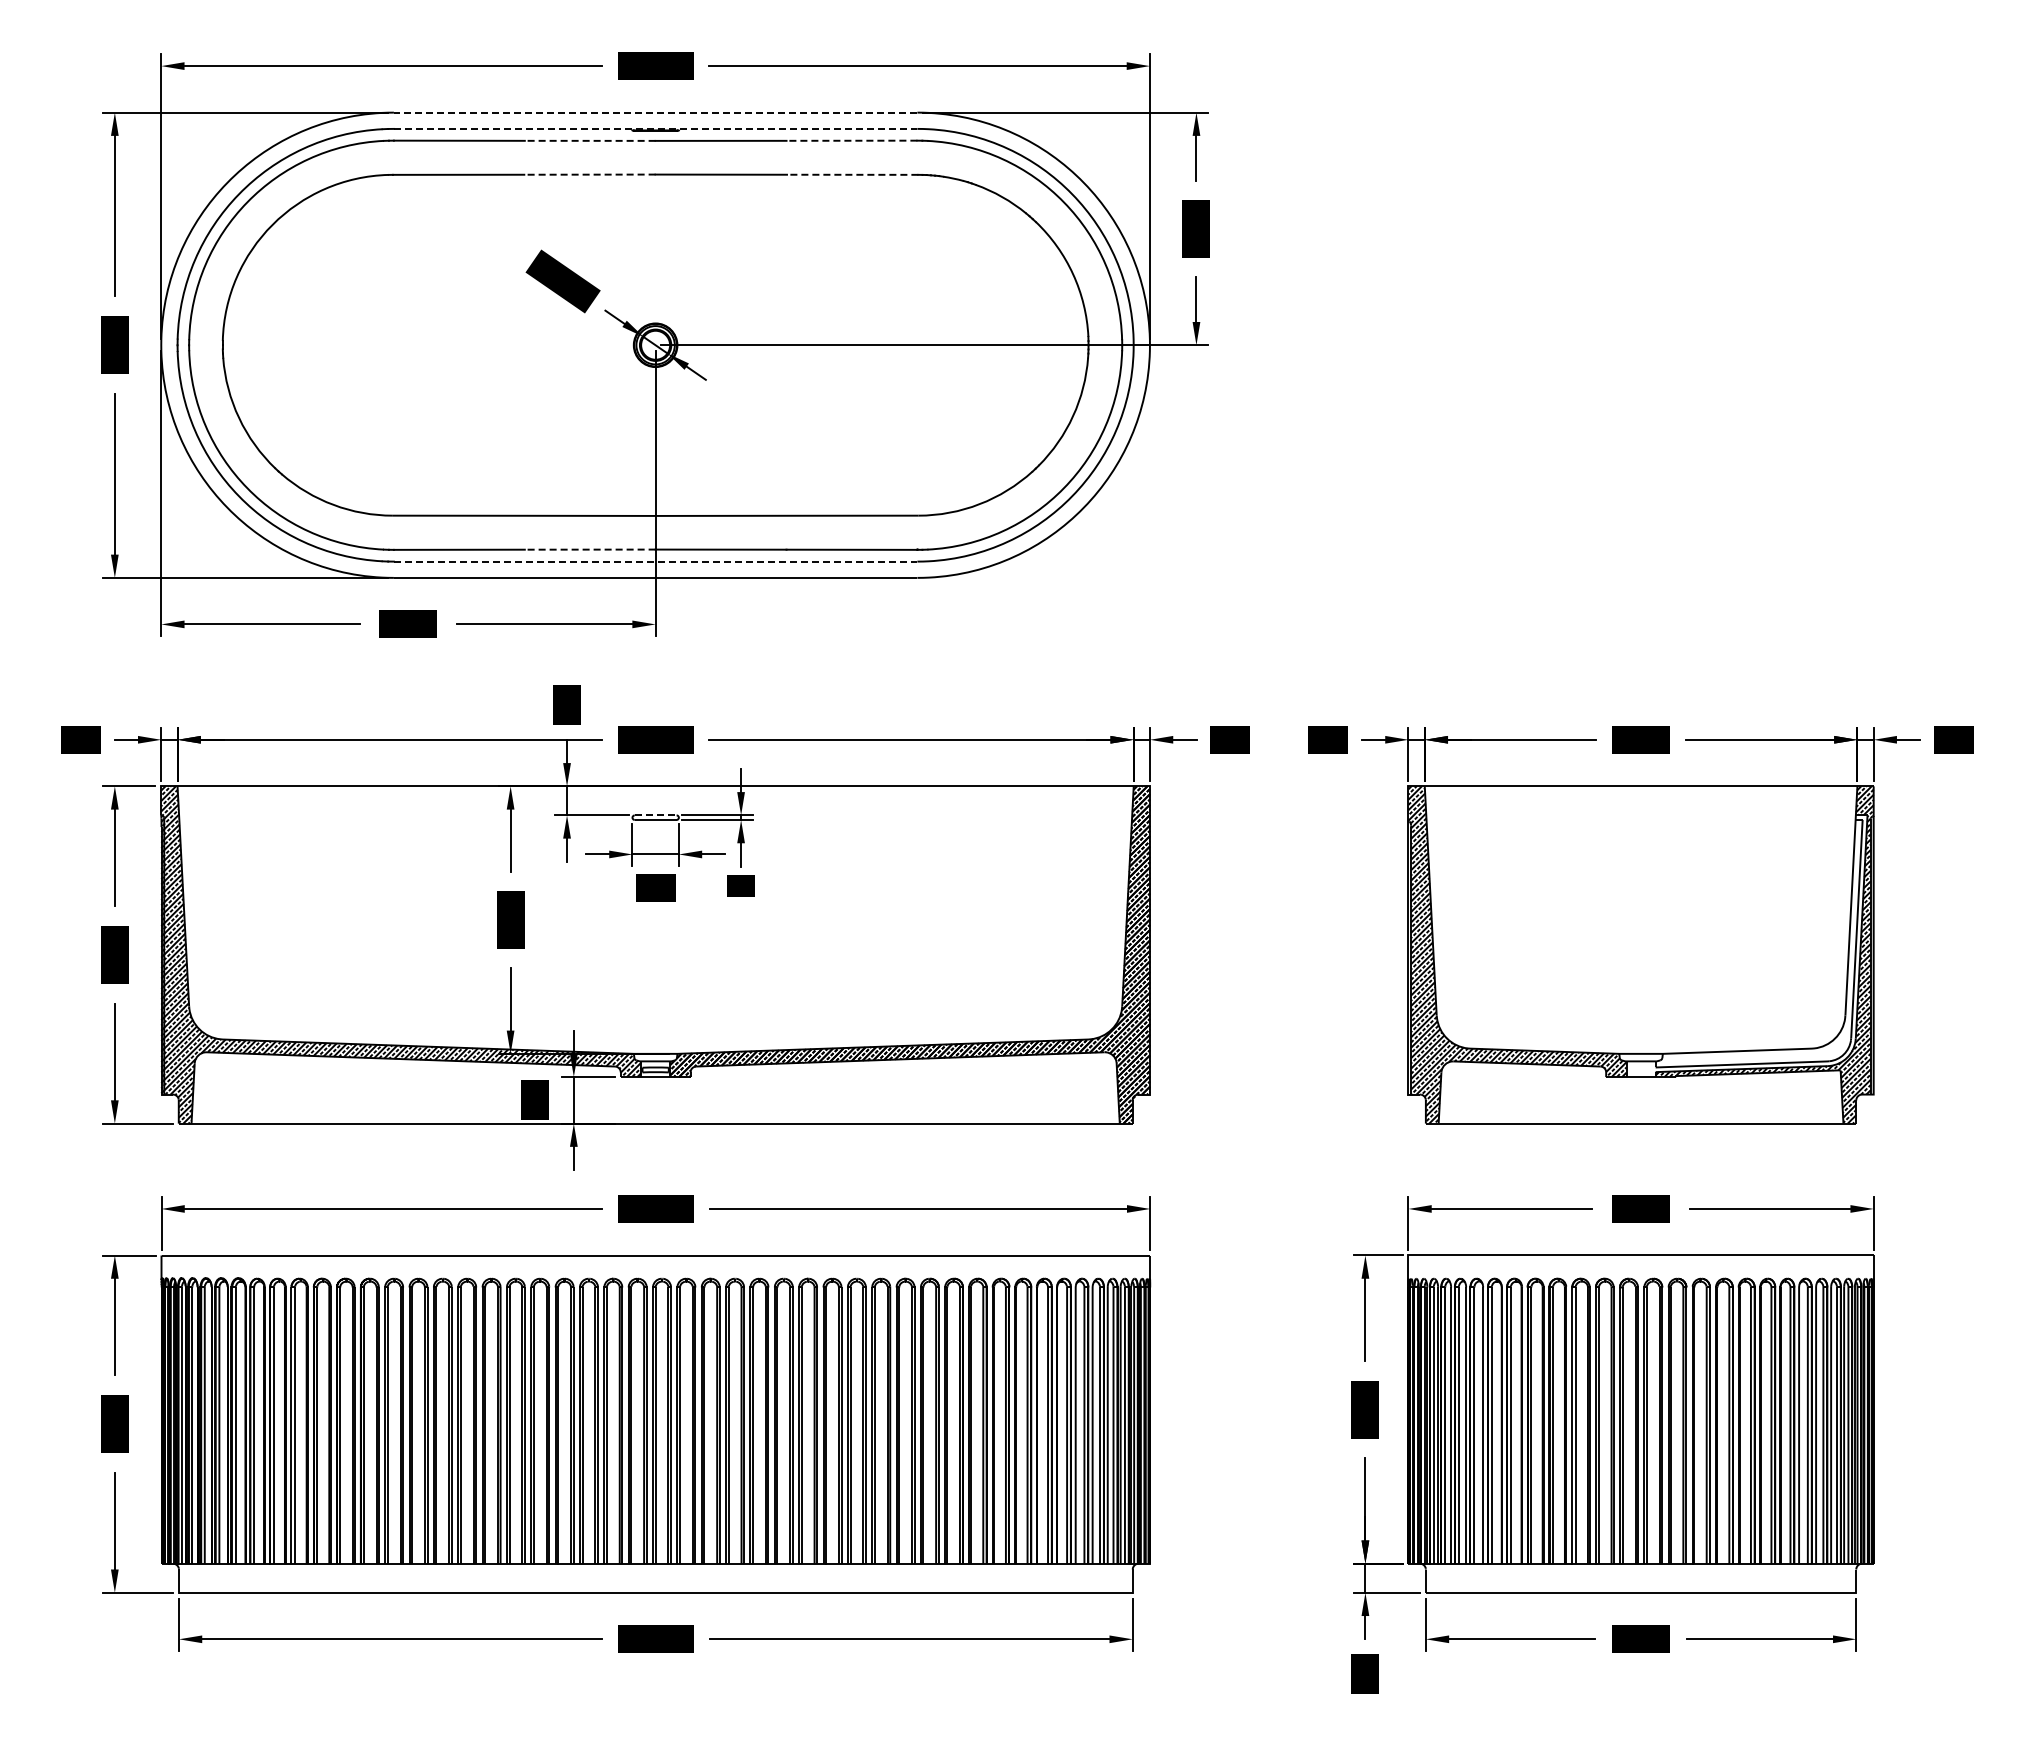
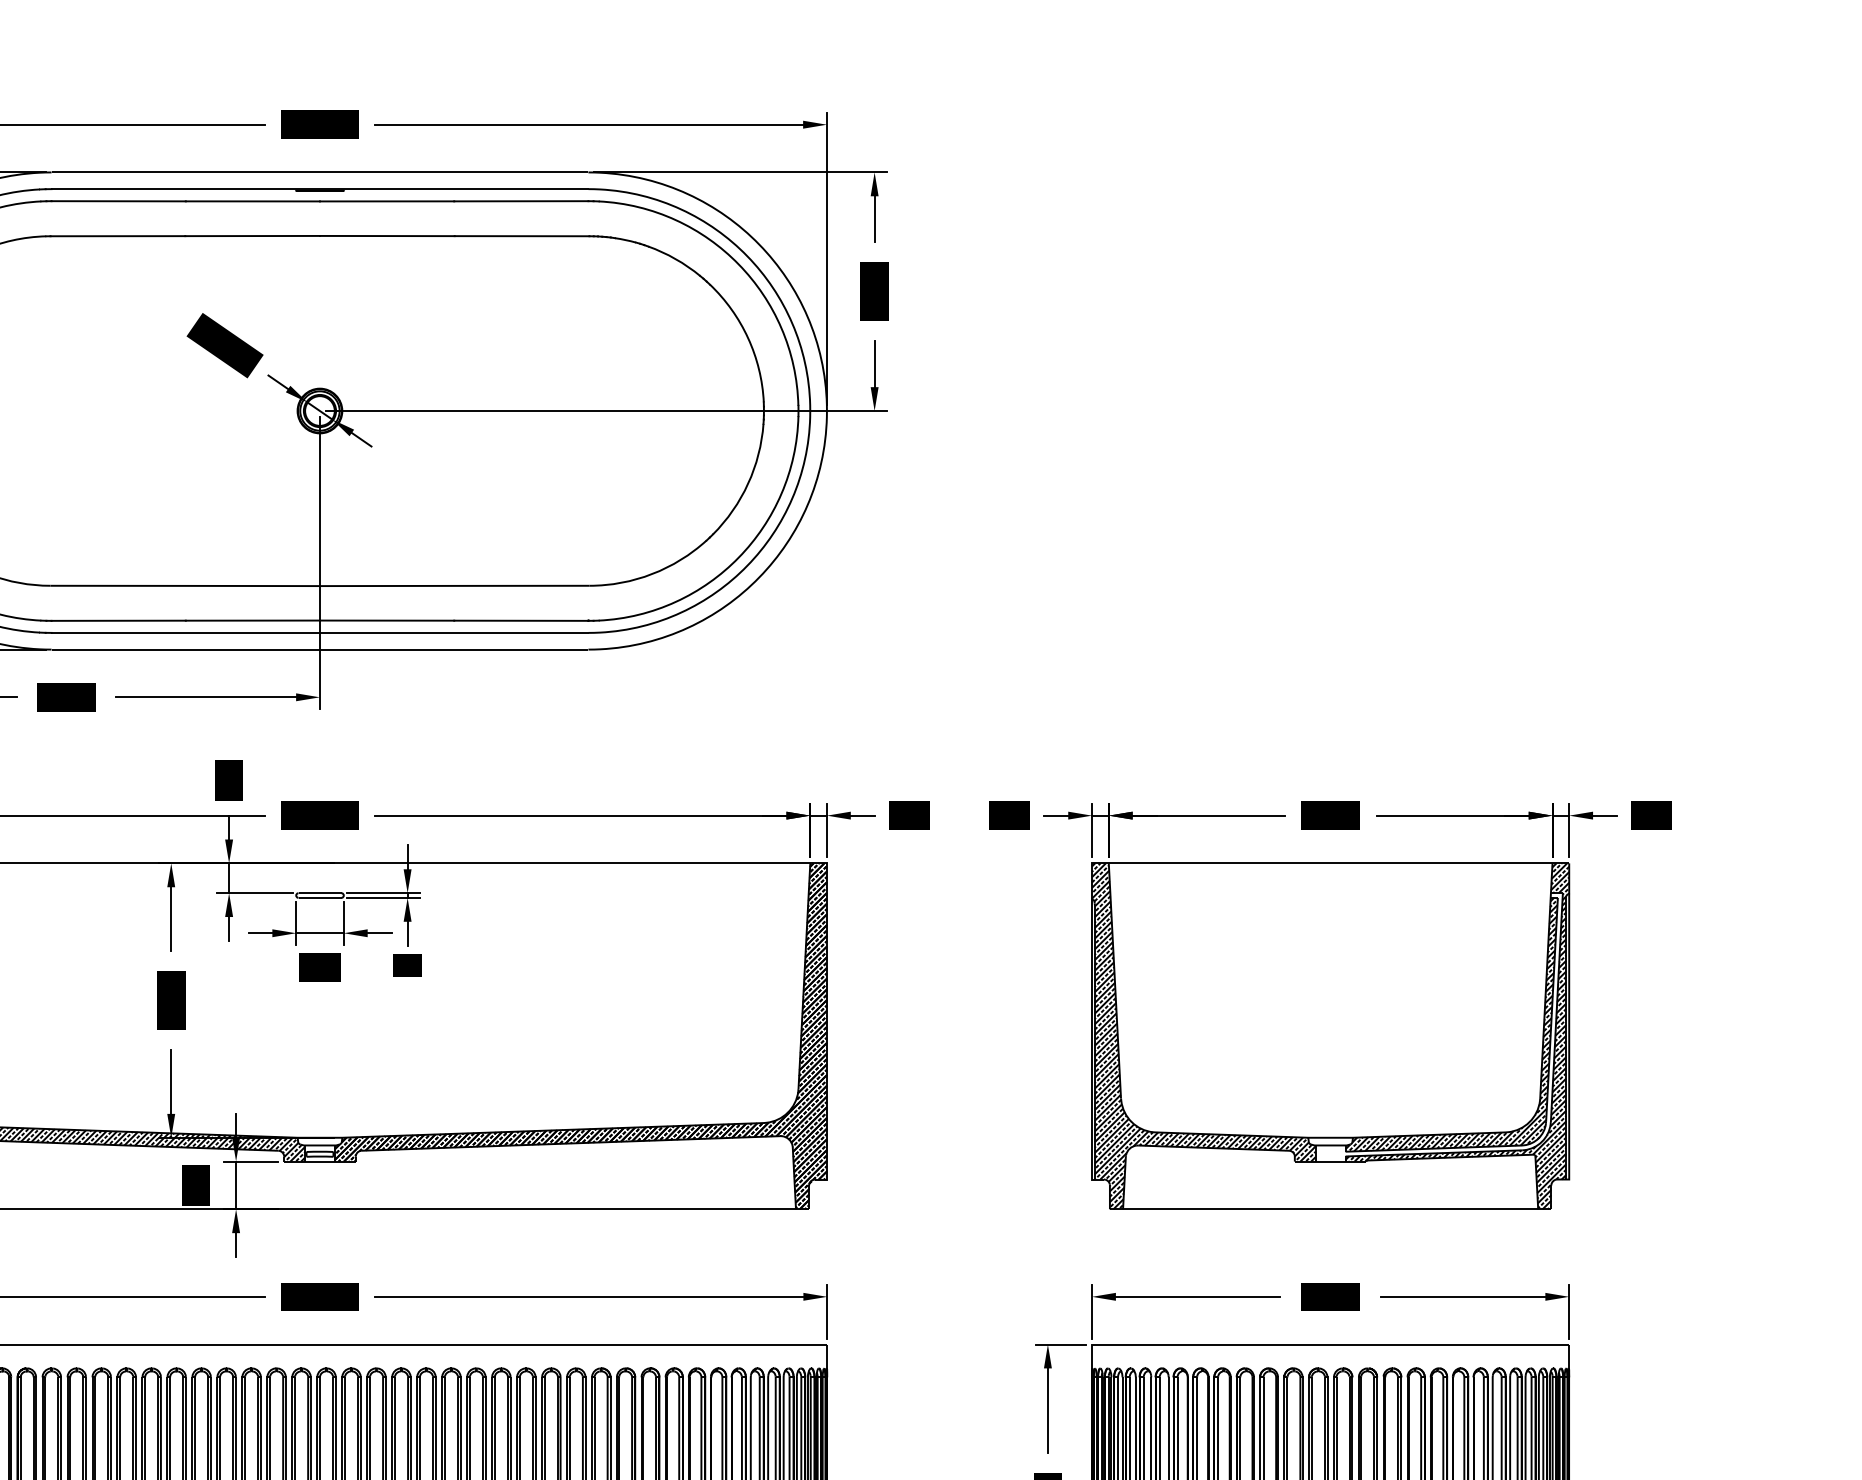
line: (655, 112) -> (319, 172), dashed -> solid
line: (655, 128) -> (319, 188), dashed -> solid
line: (589, 140) -> (252, 201), dashed -> solid
line: (851, 140) -> (520, 201), dashed -> solid
line: (589, 174) -> (252, 235), dashed -> solid
line: (852, 174) -> (521, 235), dashed -> solid
line: (589, 549) -> (252, 620), dashed -> solid
line: (655, 561) -> (319, 632), dashed -> solid
line: (655, 815) -> (319, 893), dashed -> solid
hatch: (1758, 943) -> (1451, 1024), added

